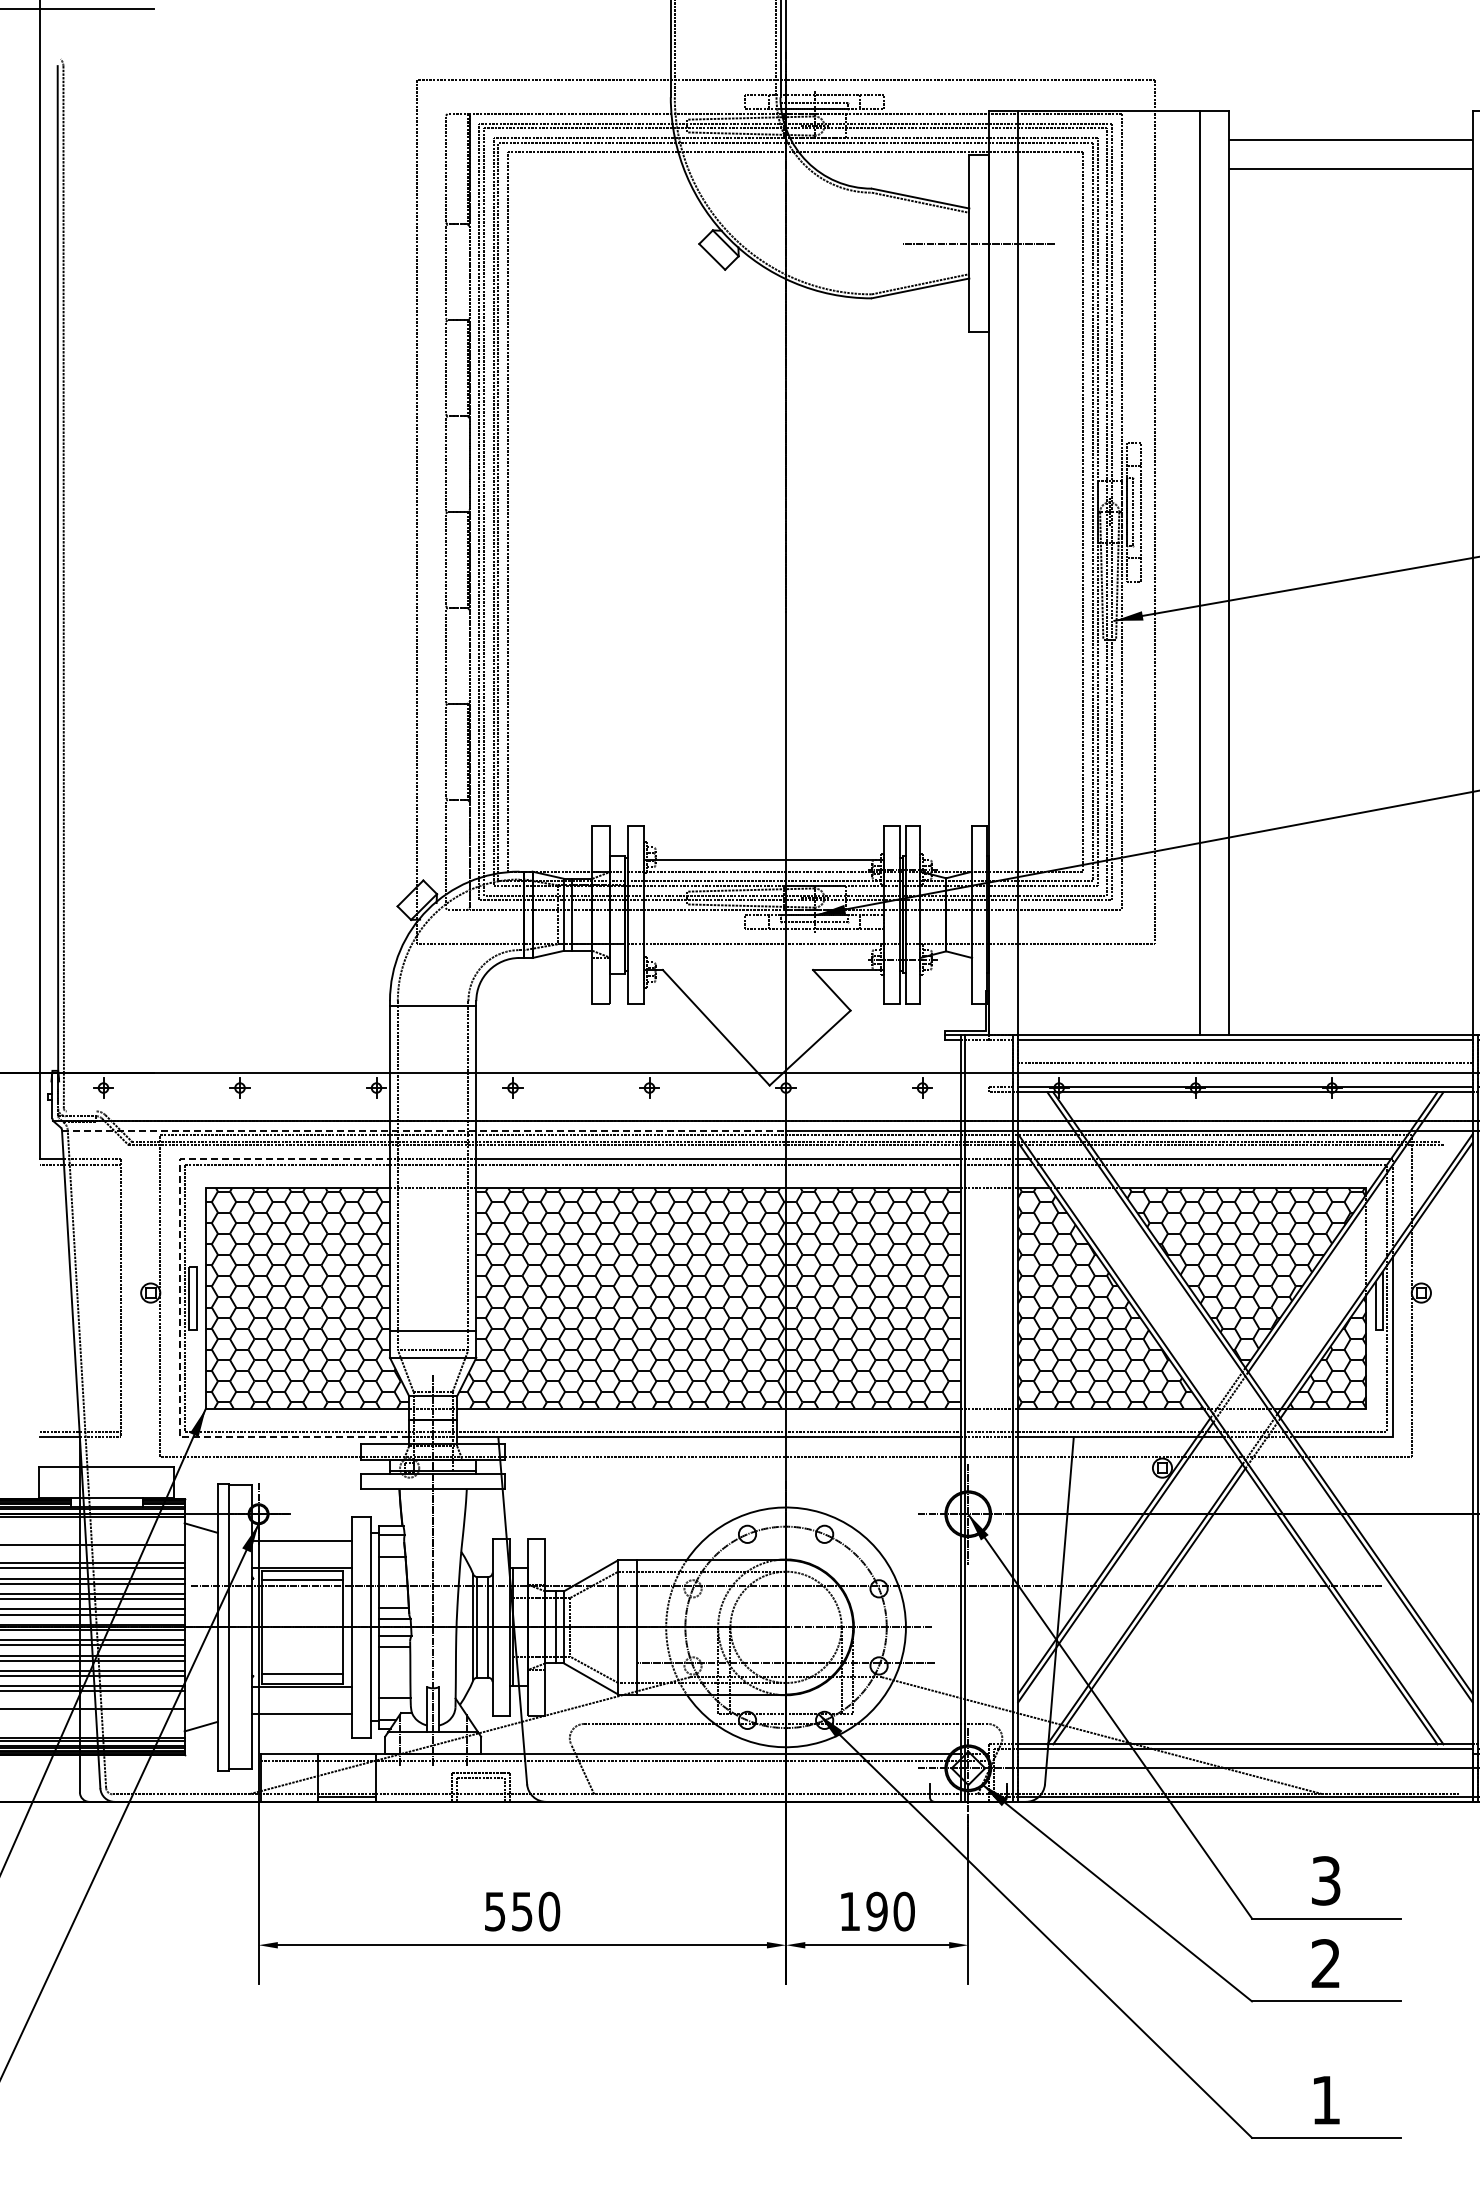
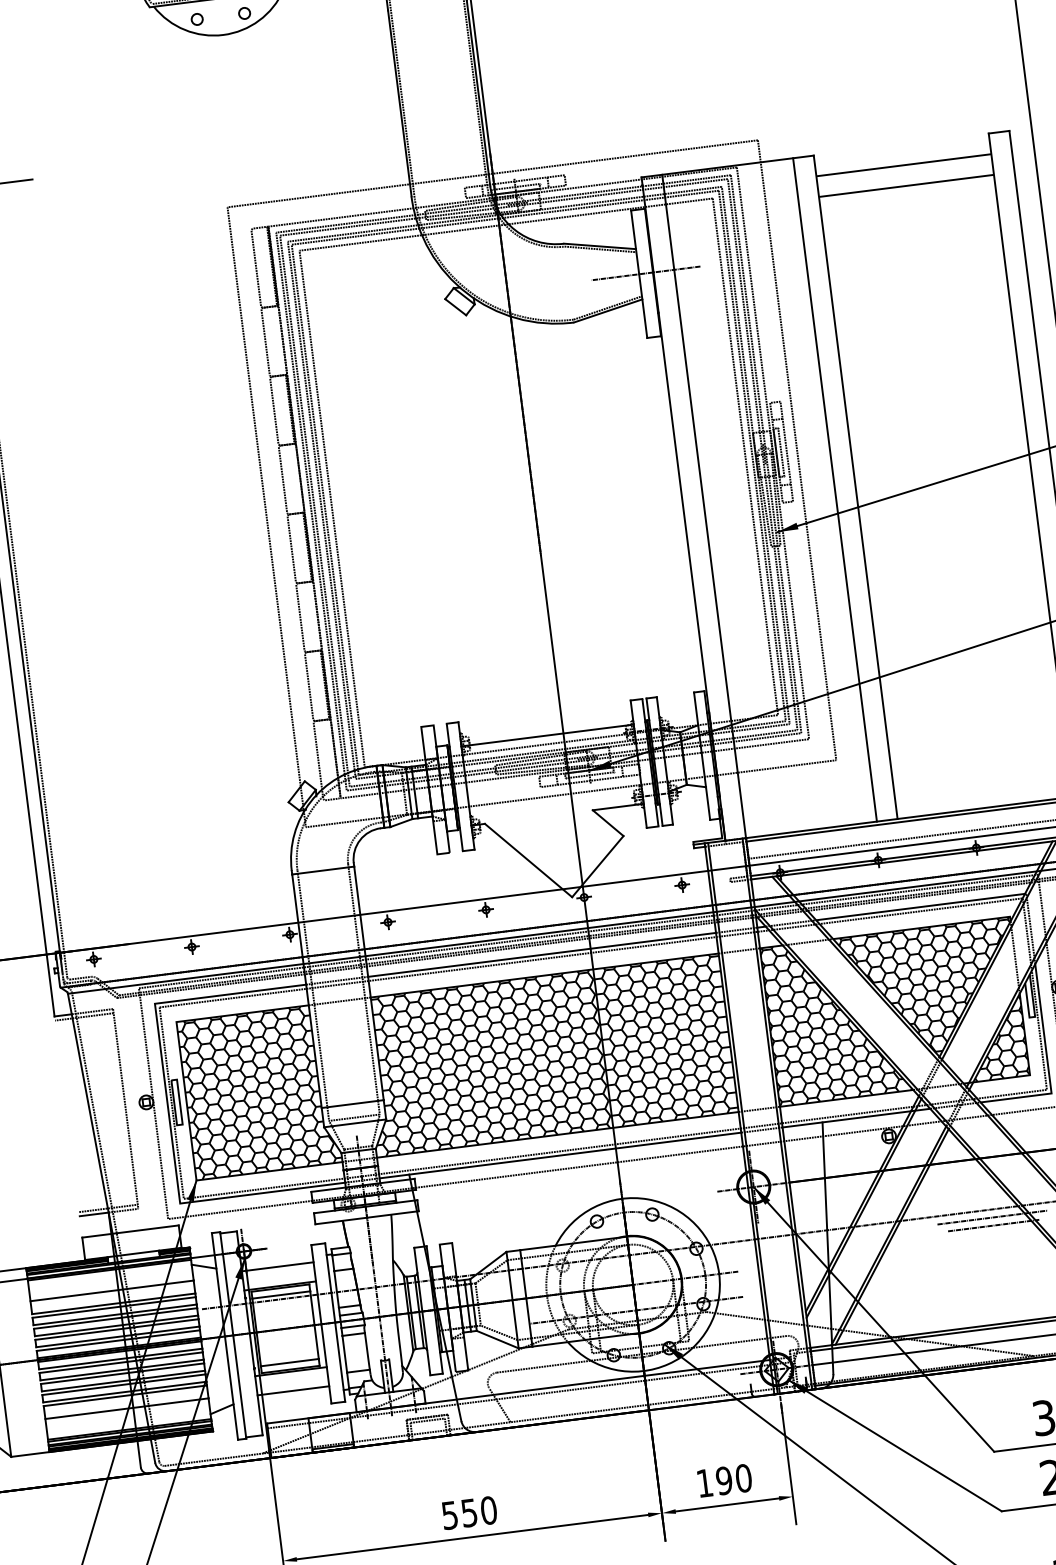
line: (81, 1111) -> (80, 978), added
line: (424, 1130) -> (328, 960), dashed -> solid
line: (179, 1307) -> (168, 1110), dashed -> solid
line: (1290, 1597) -> (992, 1217), added
line: (1289, 1608) -> (993, 1225), added

